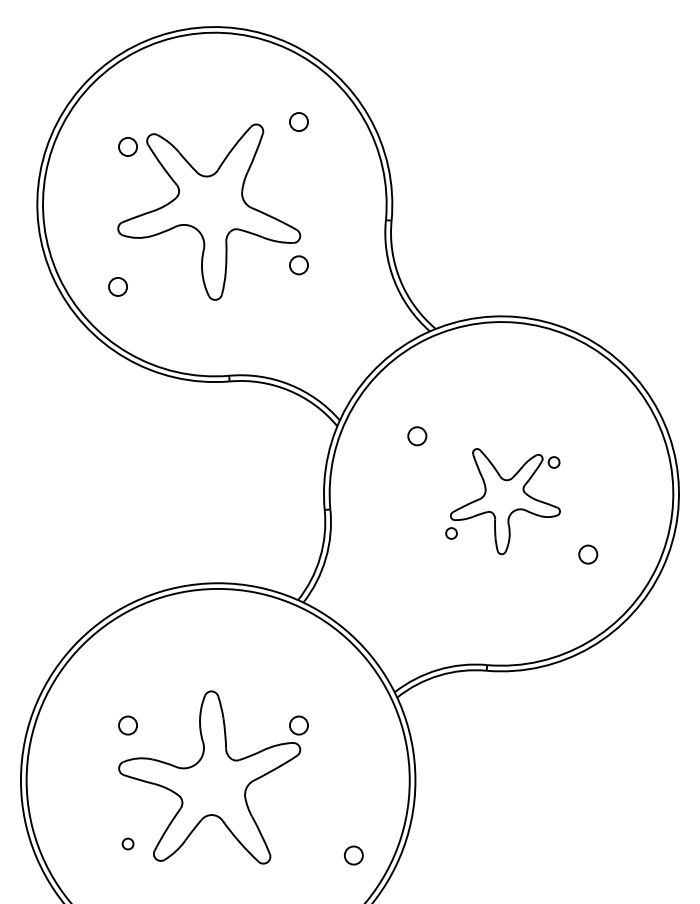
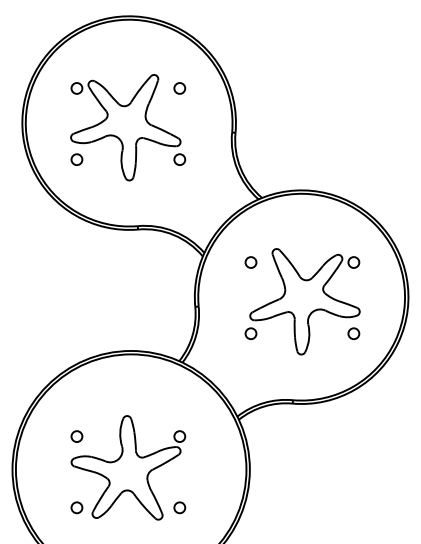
circle: (298, 122) -> (179, 88), moved
circle: (117, 286) -> (76, 159), moved
part: (502, 501) -> (302, 301), size x1.67
circle: (127, 843) -> (76, 507), size x1.67
circle: (353, 855) -> (179, 507), moved

